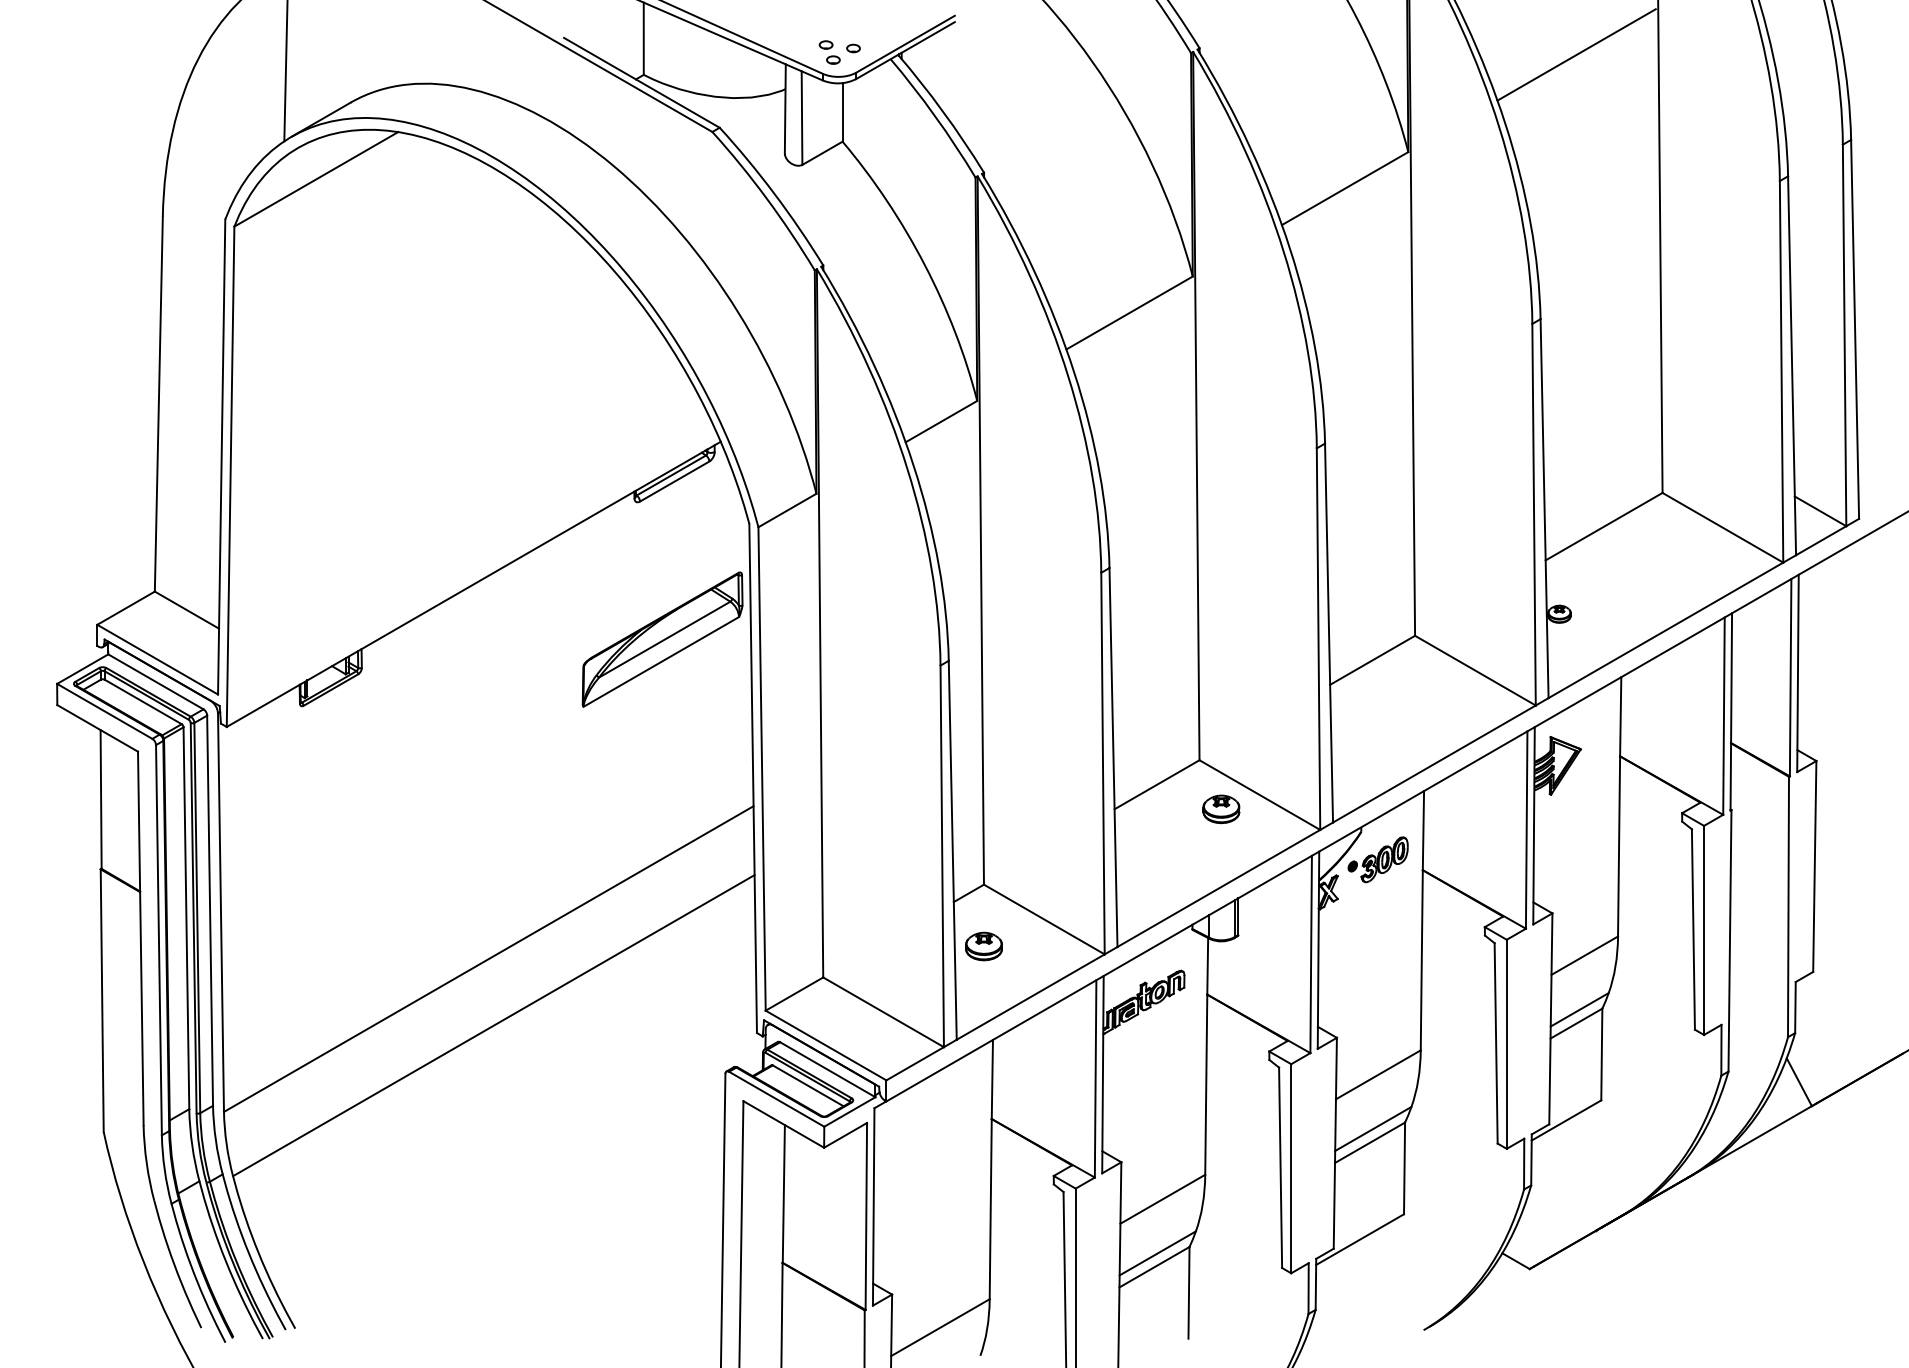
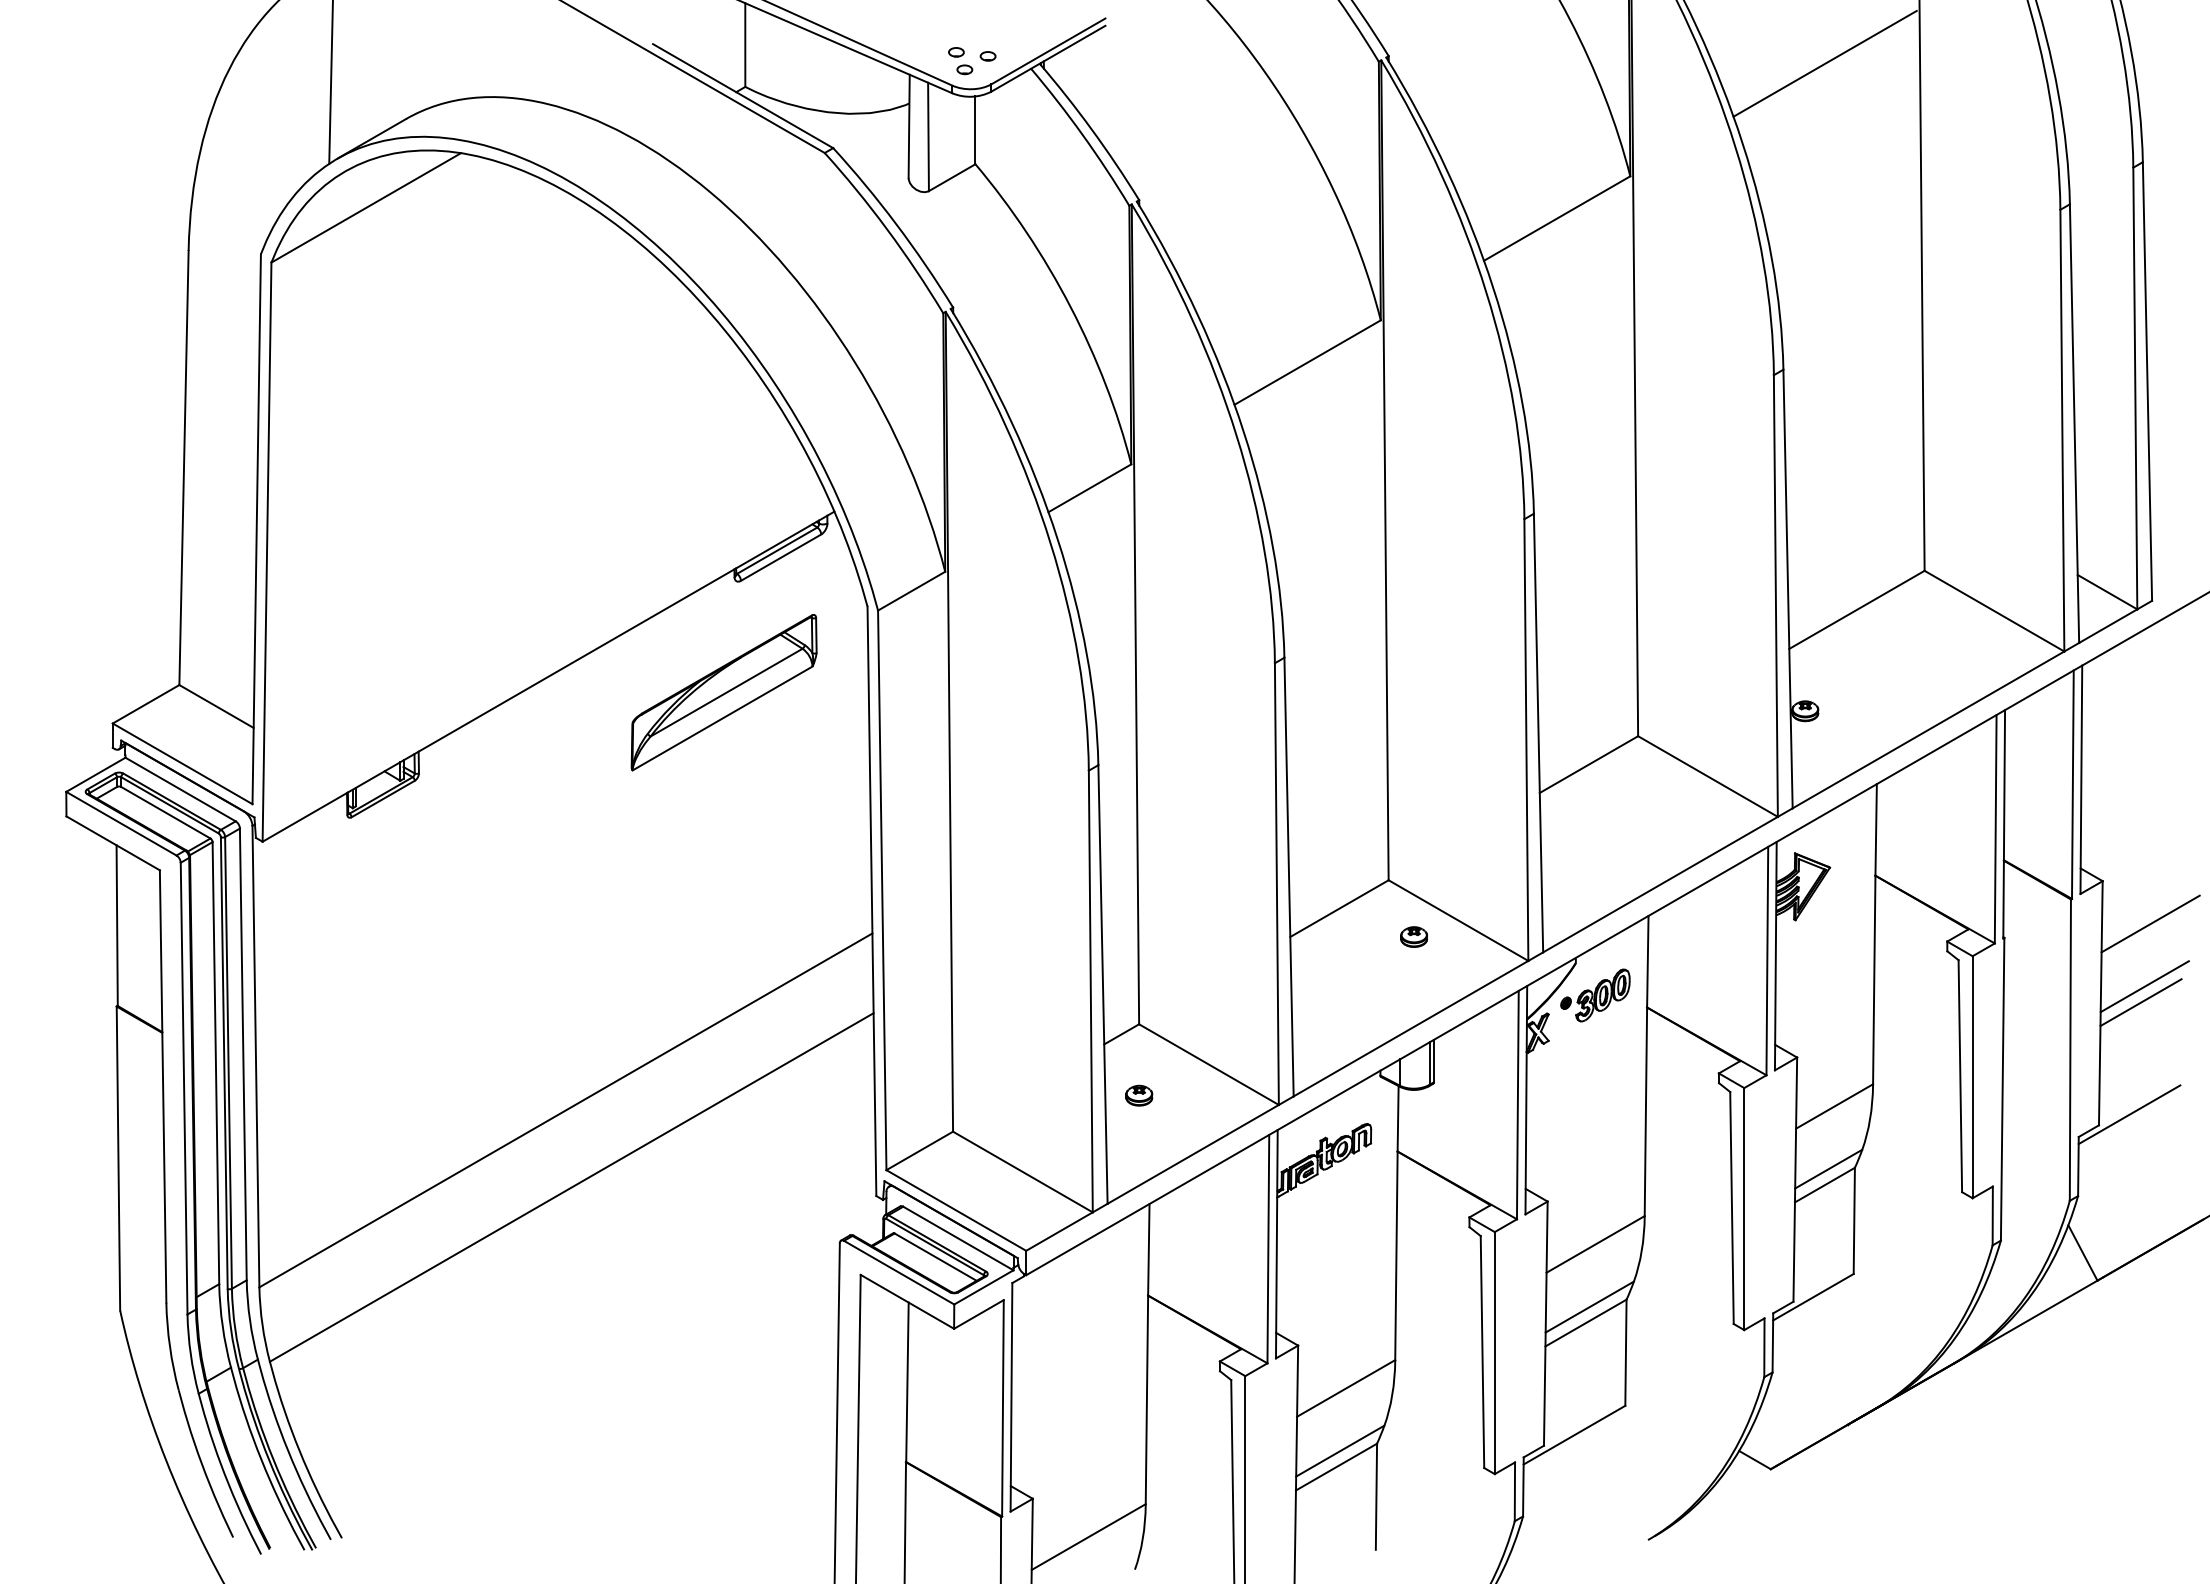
part: (662, 639) -> (723, 692), moved
line: (1857, 797) -> (2150, 923), added
part: (1221, 808) -> (1414, 936), size x0.62
line: (1852, 852) -> (2144, 986), added
line: (1849, 865) -> (2140, 1002), added
part: (984, 946) -> (1139, 1095), size x0.62
line: (1839, 962) -> (2129, 1114), added

